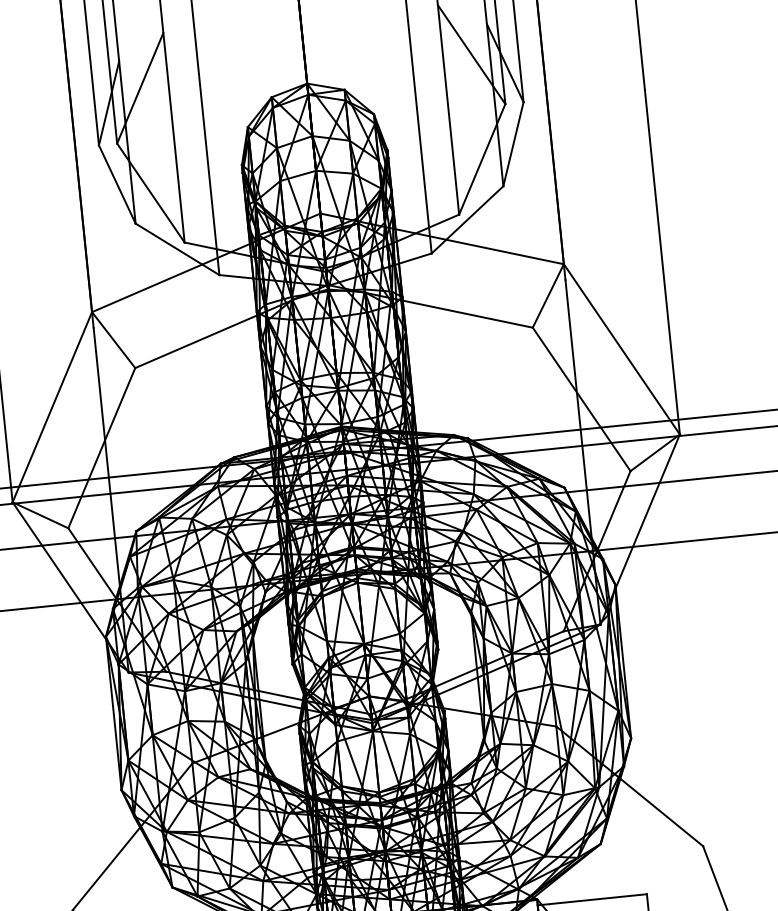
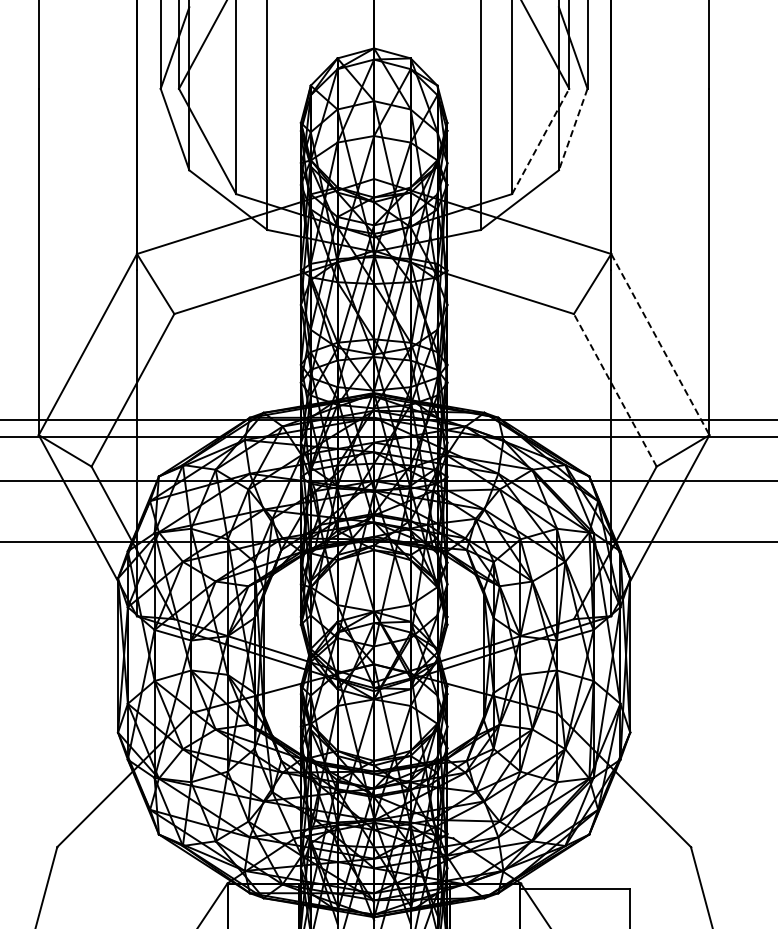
line: (513, 145) -> (573, 130), solid -> dashed
line: (482, 159) -> (540, 141), solid -> dashed
line: (622, 350) -> (660, 345), solid -> dashed
line: (581, 399) -> (615, 390), solid -> dashed

